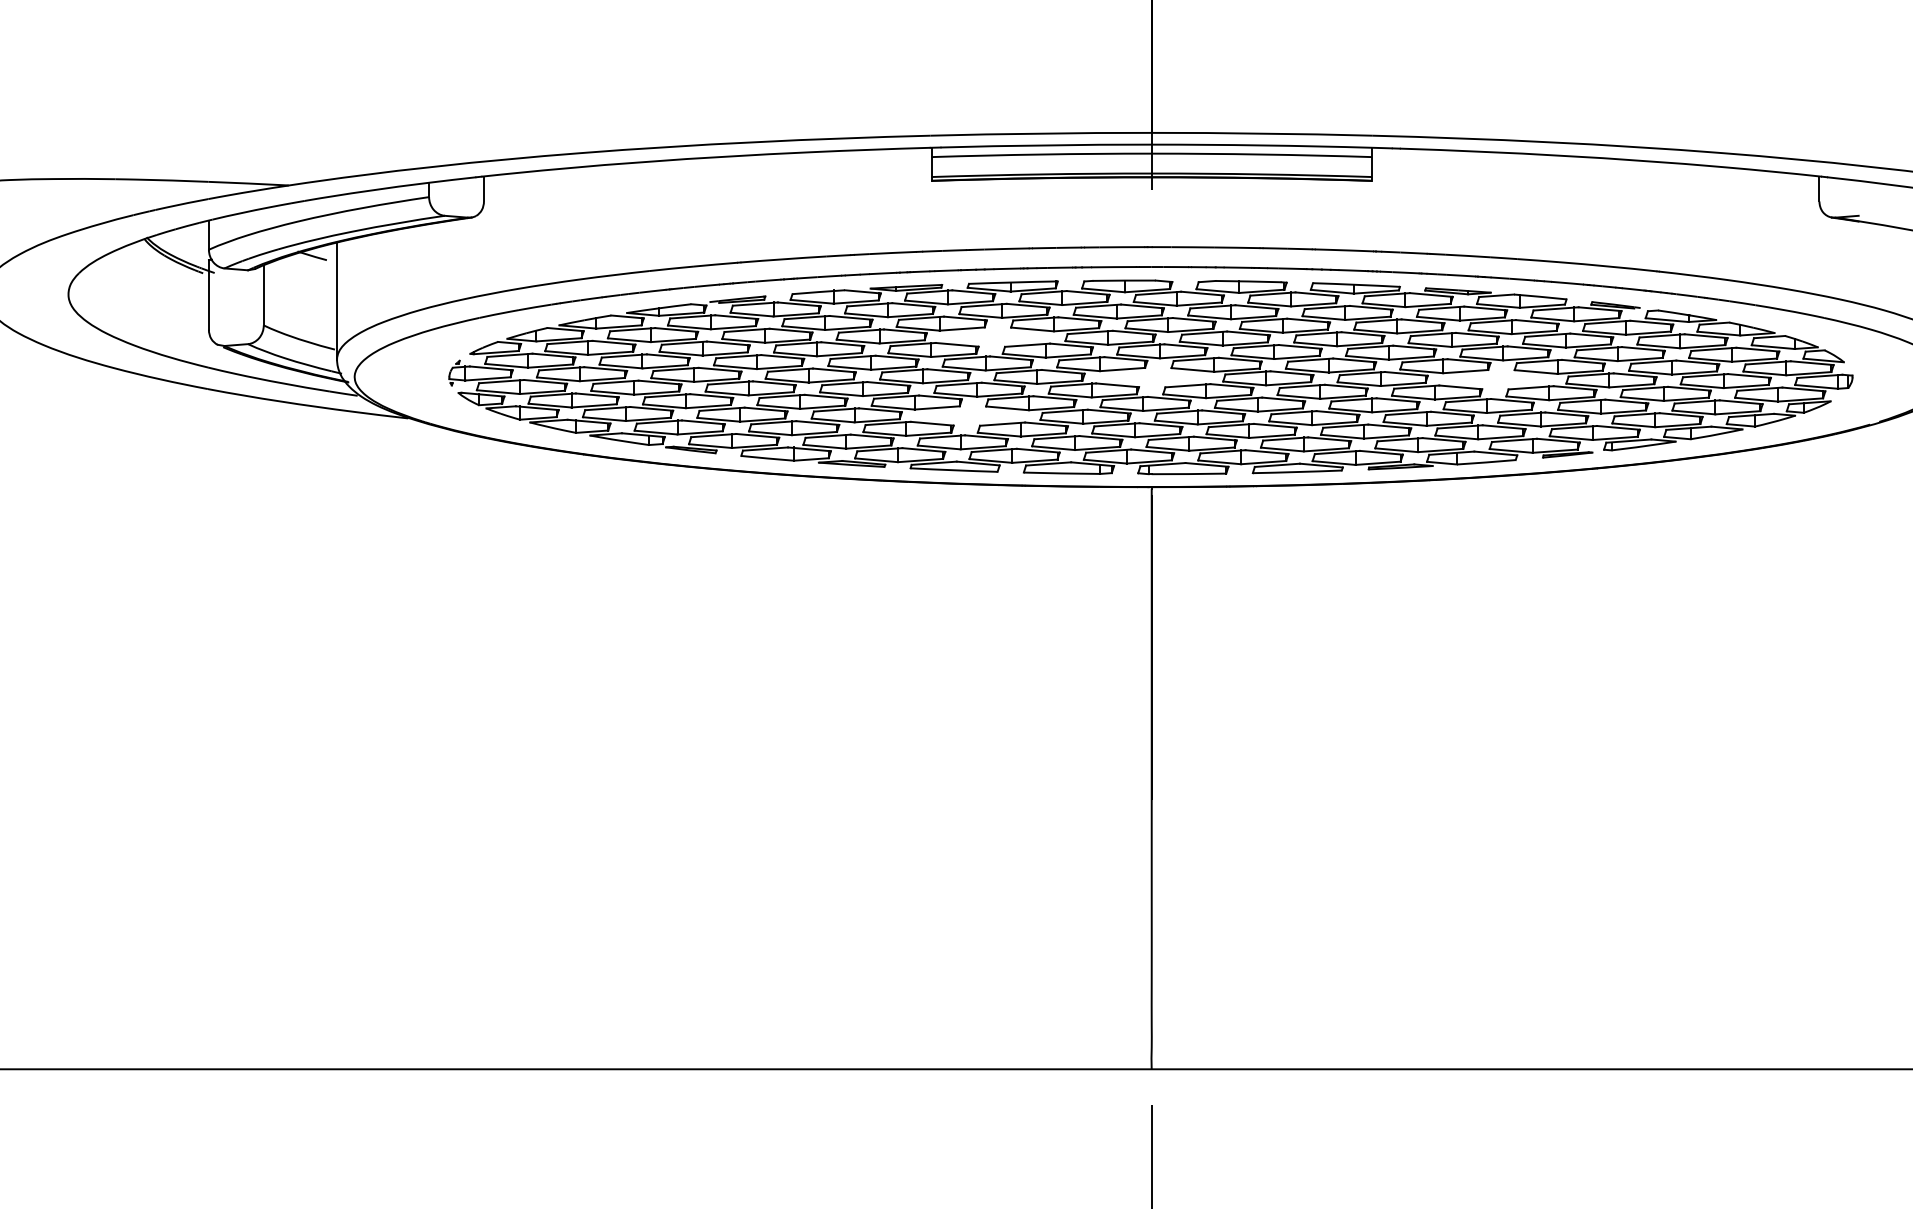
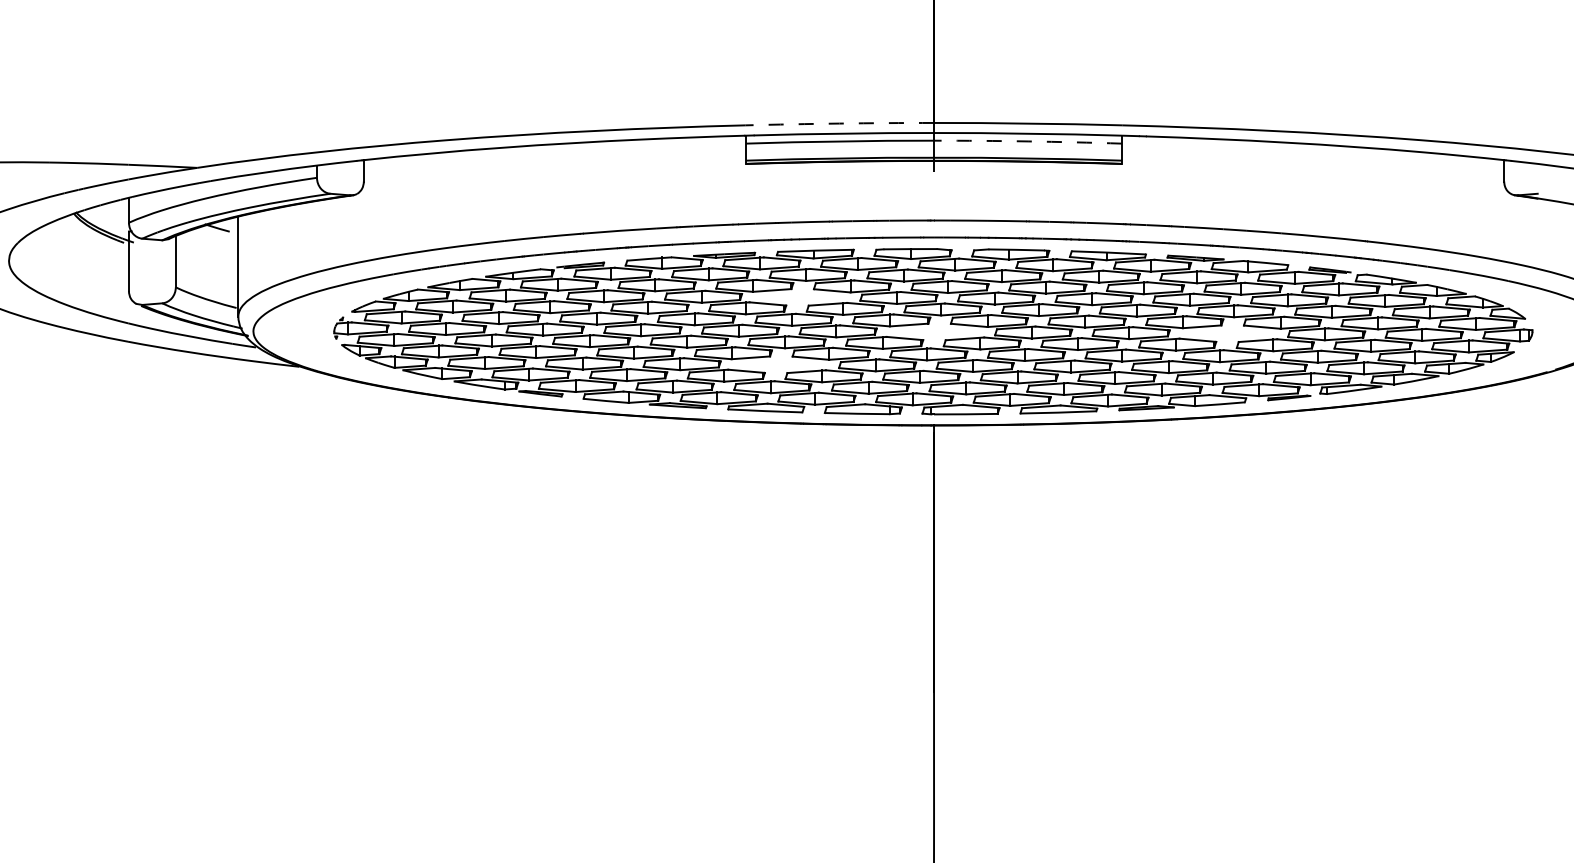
arc: (1041, 133) -> (839, 123), solid -> dashed
arc: (1261, 154) -> (1027, 141), solid -> dashed

